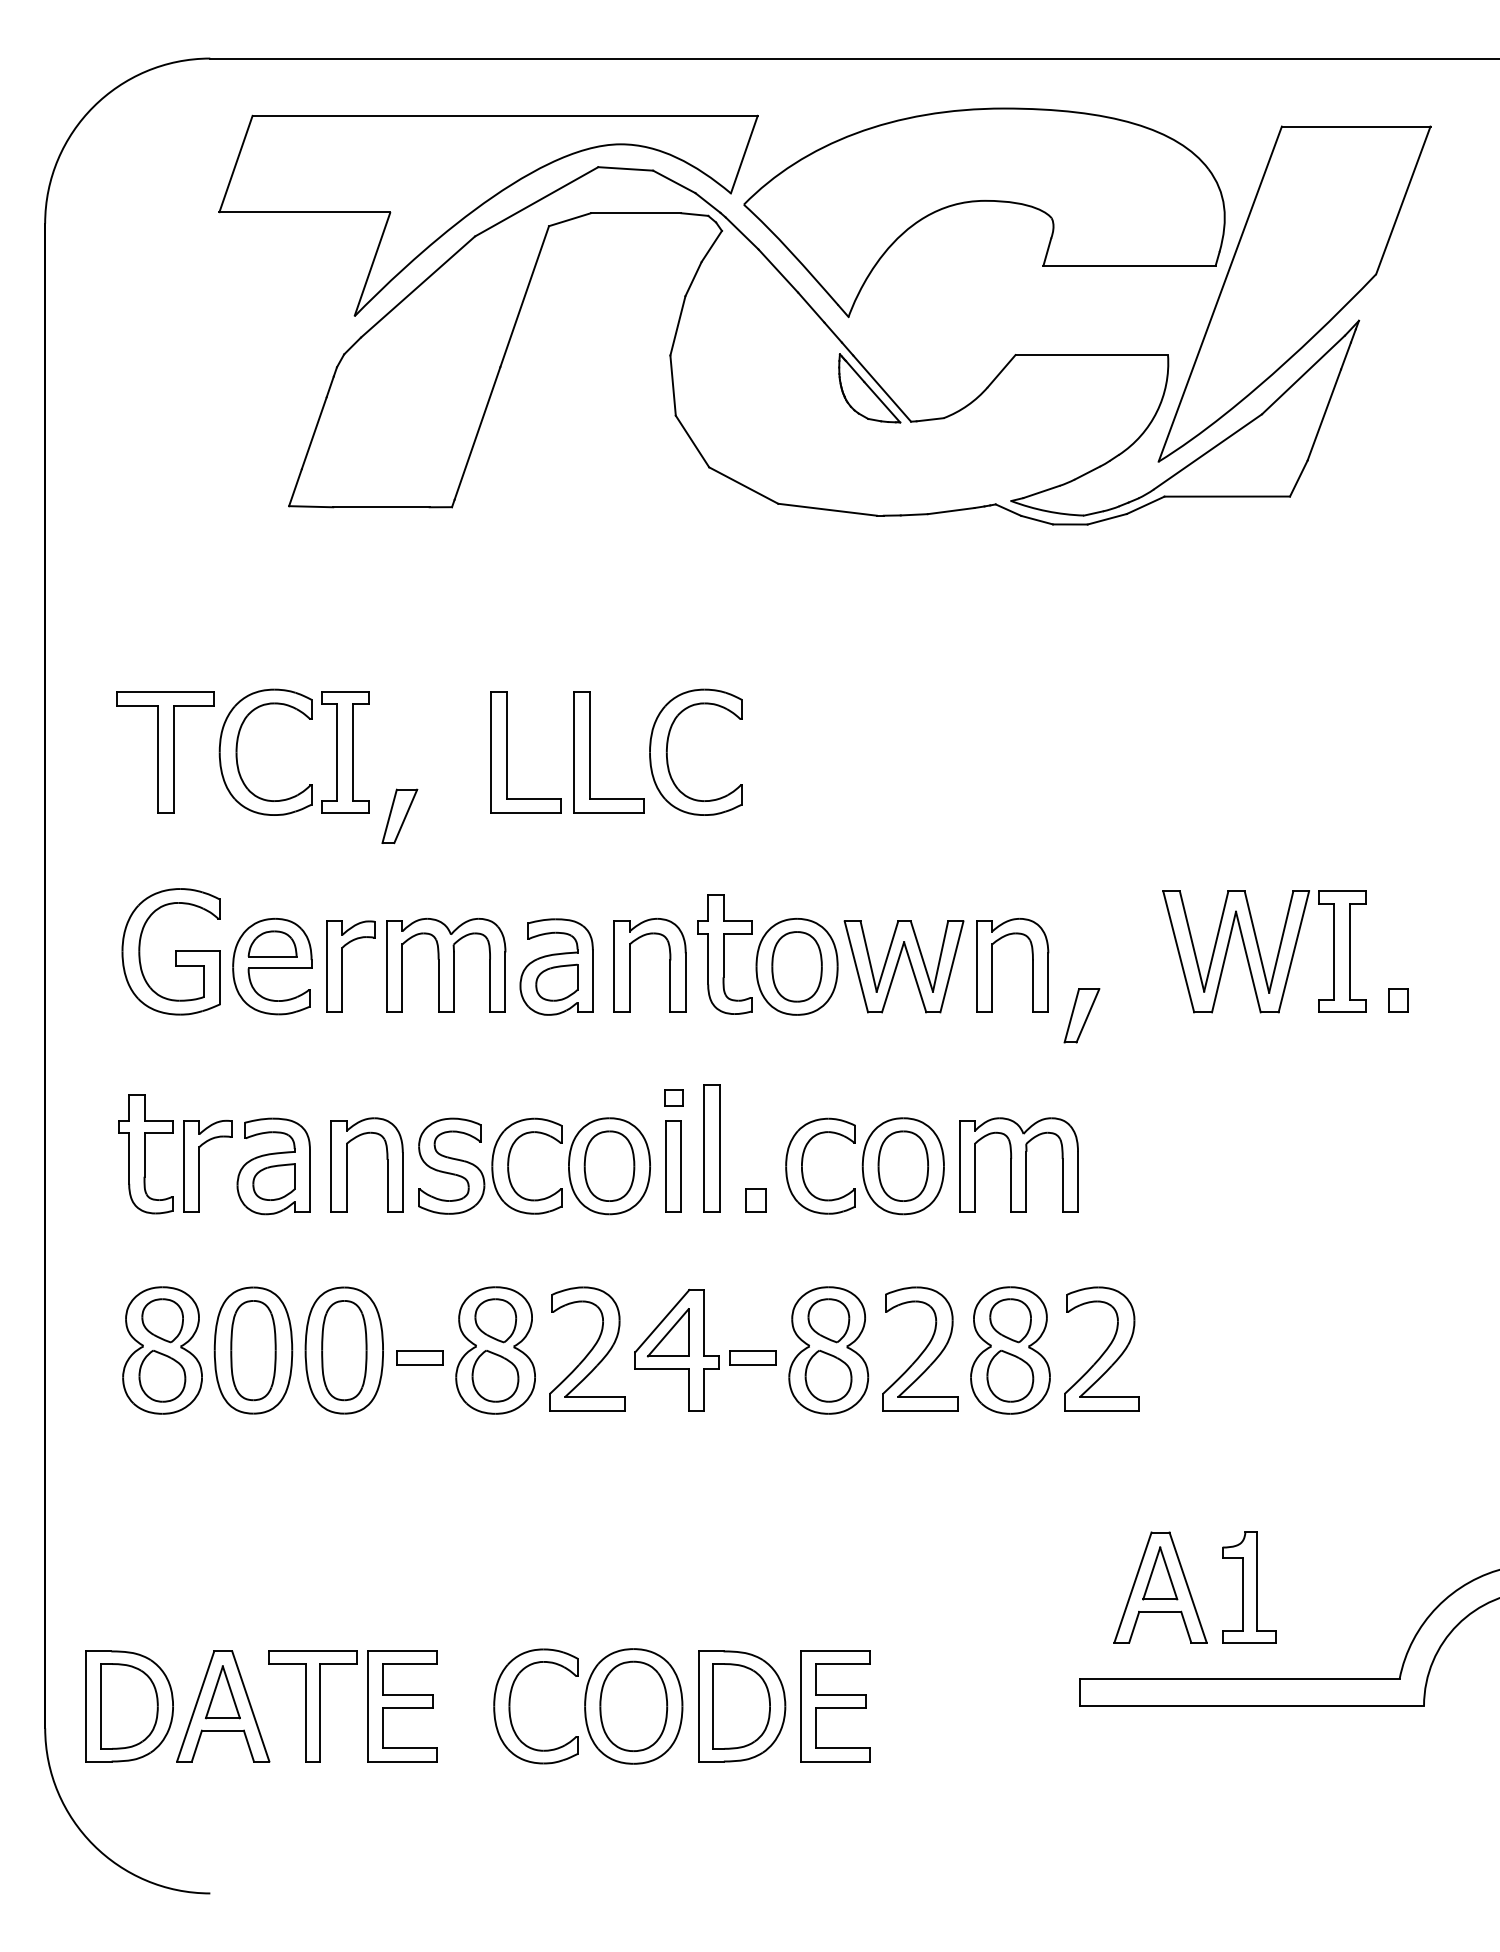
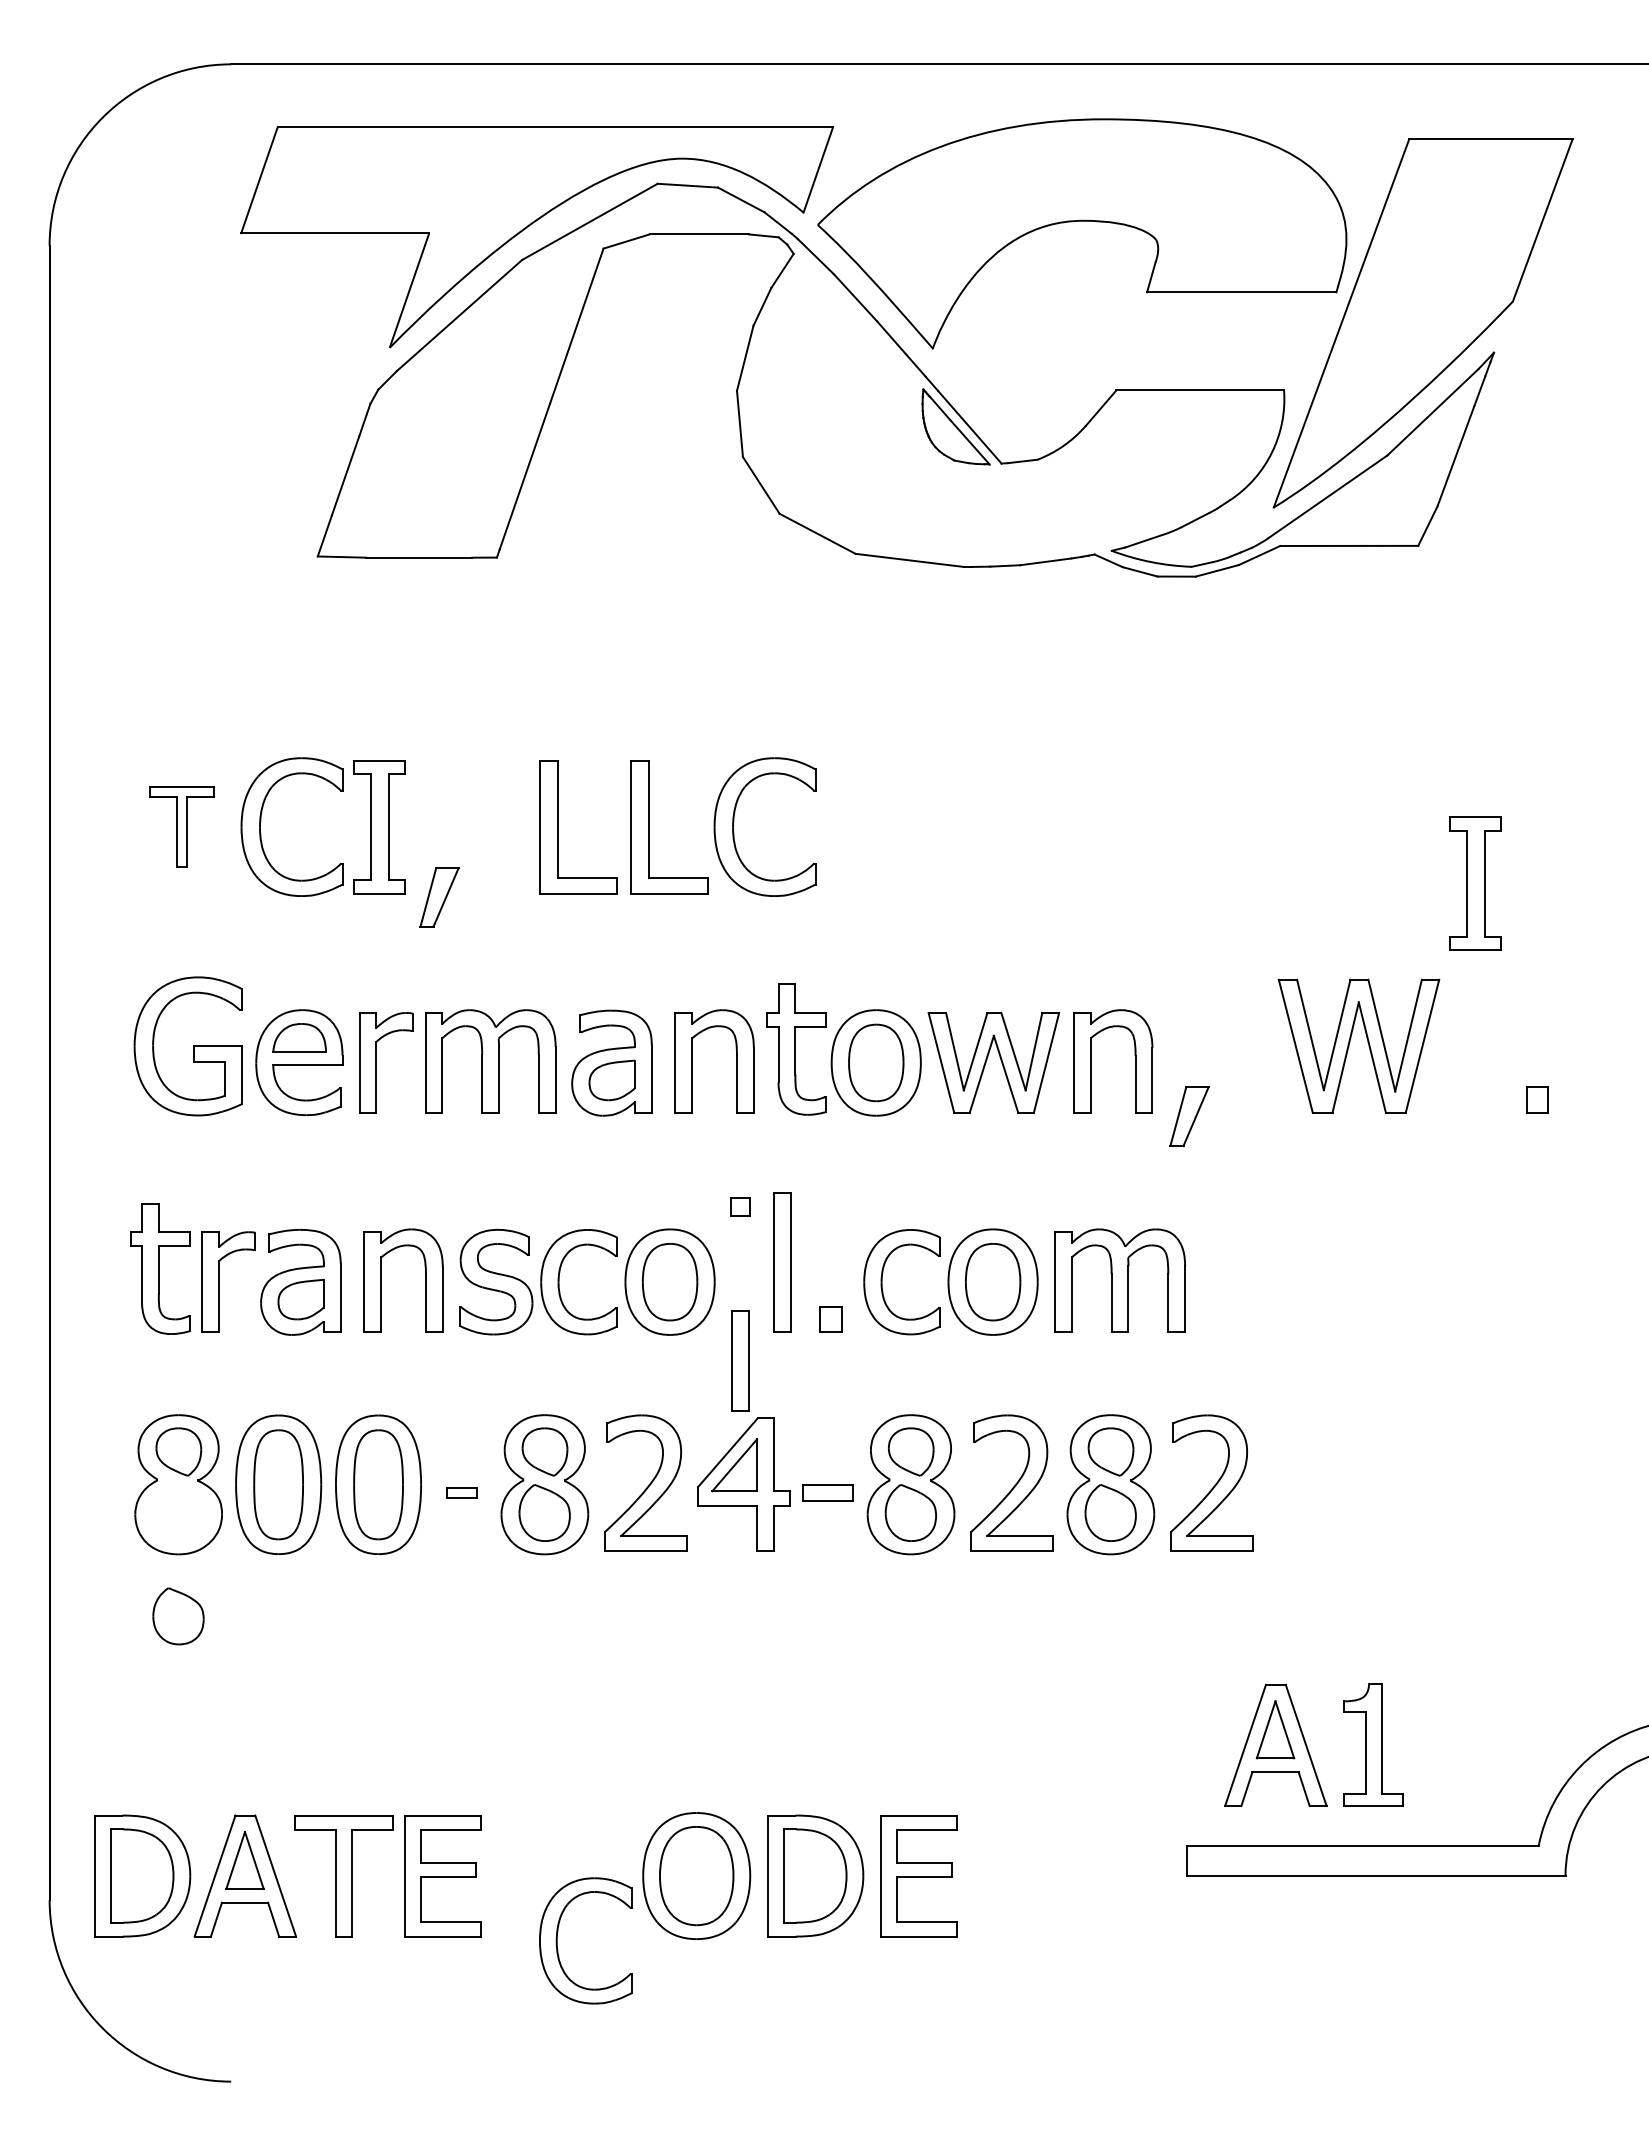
part: (165, 752) -> (181, 827), size x0.6
part: (1342, 951) -> (1475, 883), moved
part: (673, 1166) -> (740, 1361), moved
part: (419, 1357) -> (461, 1492), size x0.6
part: (162, 1376) -> (178, 1616), moved
part: (510, 1706) -> (557, 1940), moved

